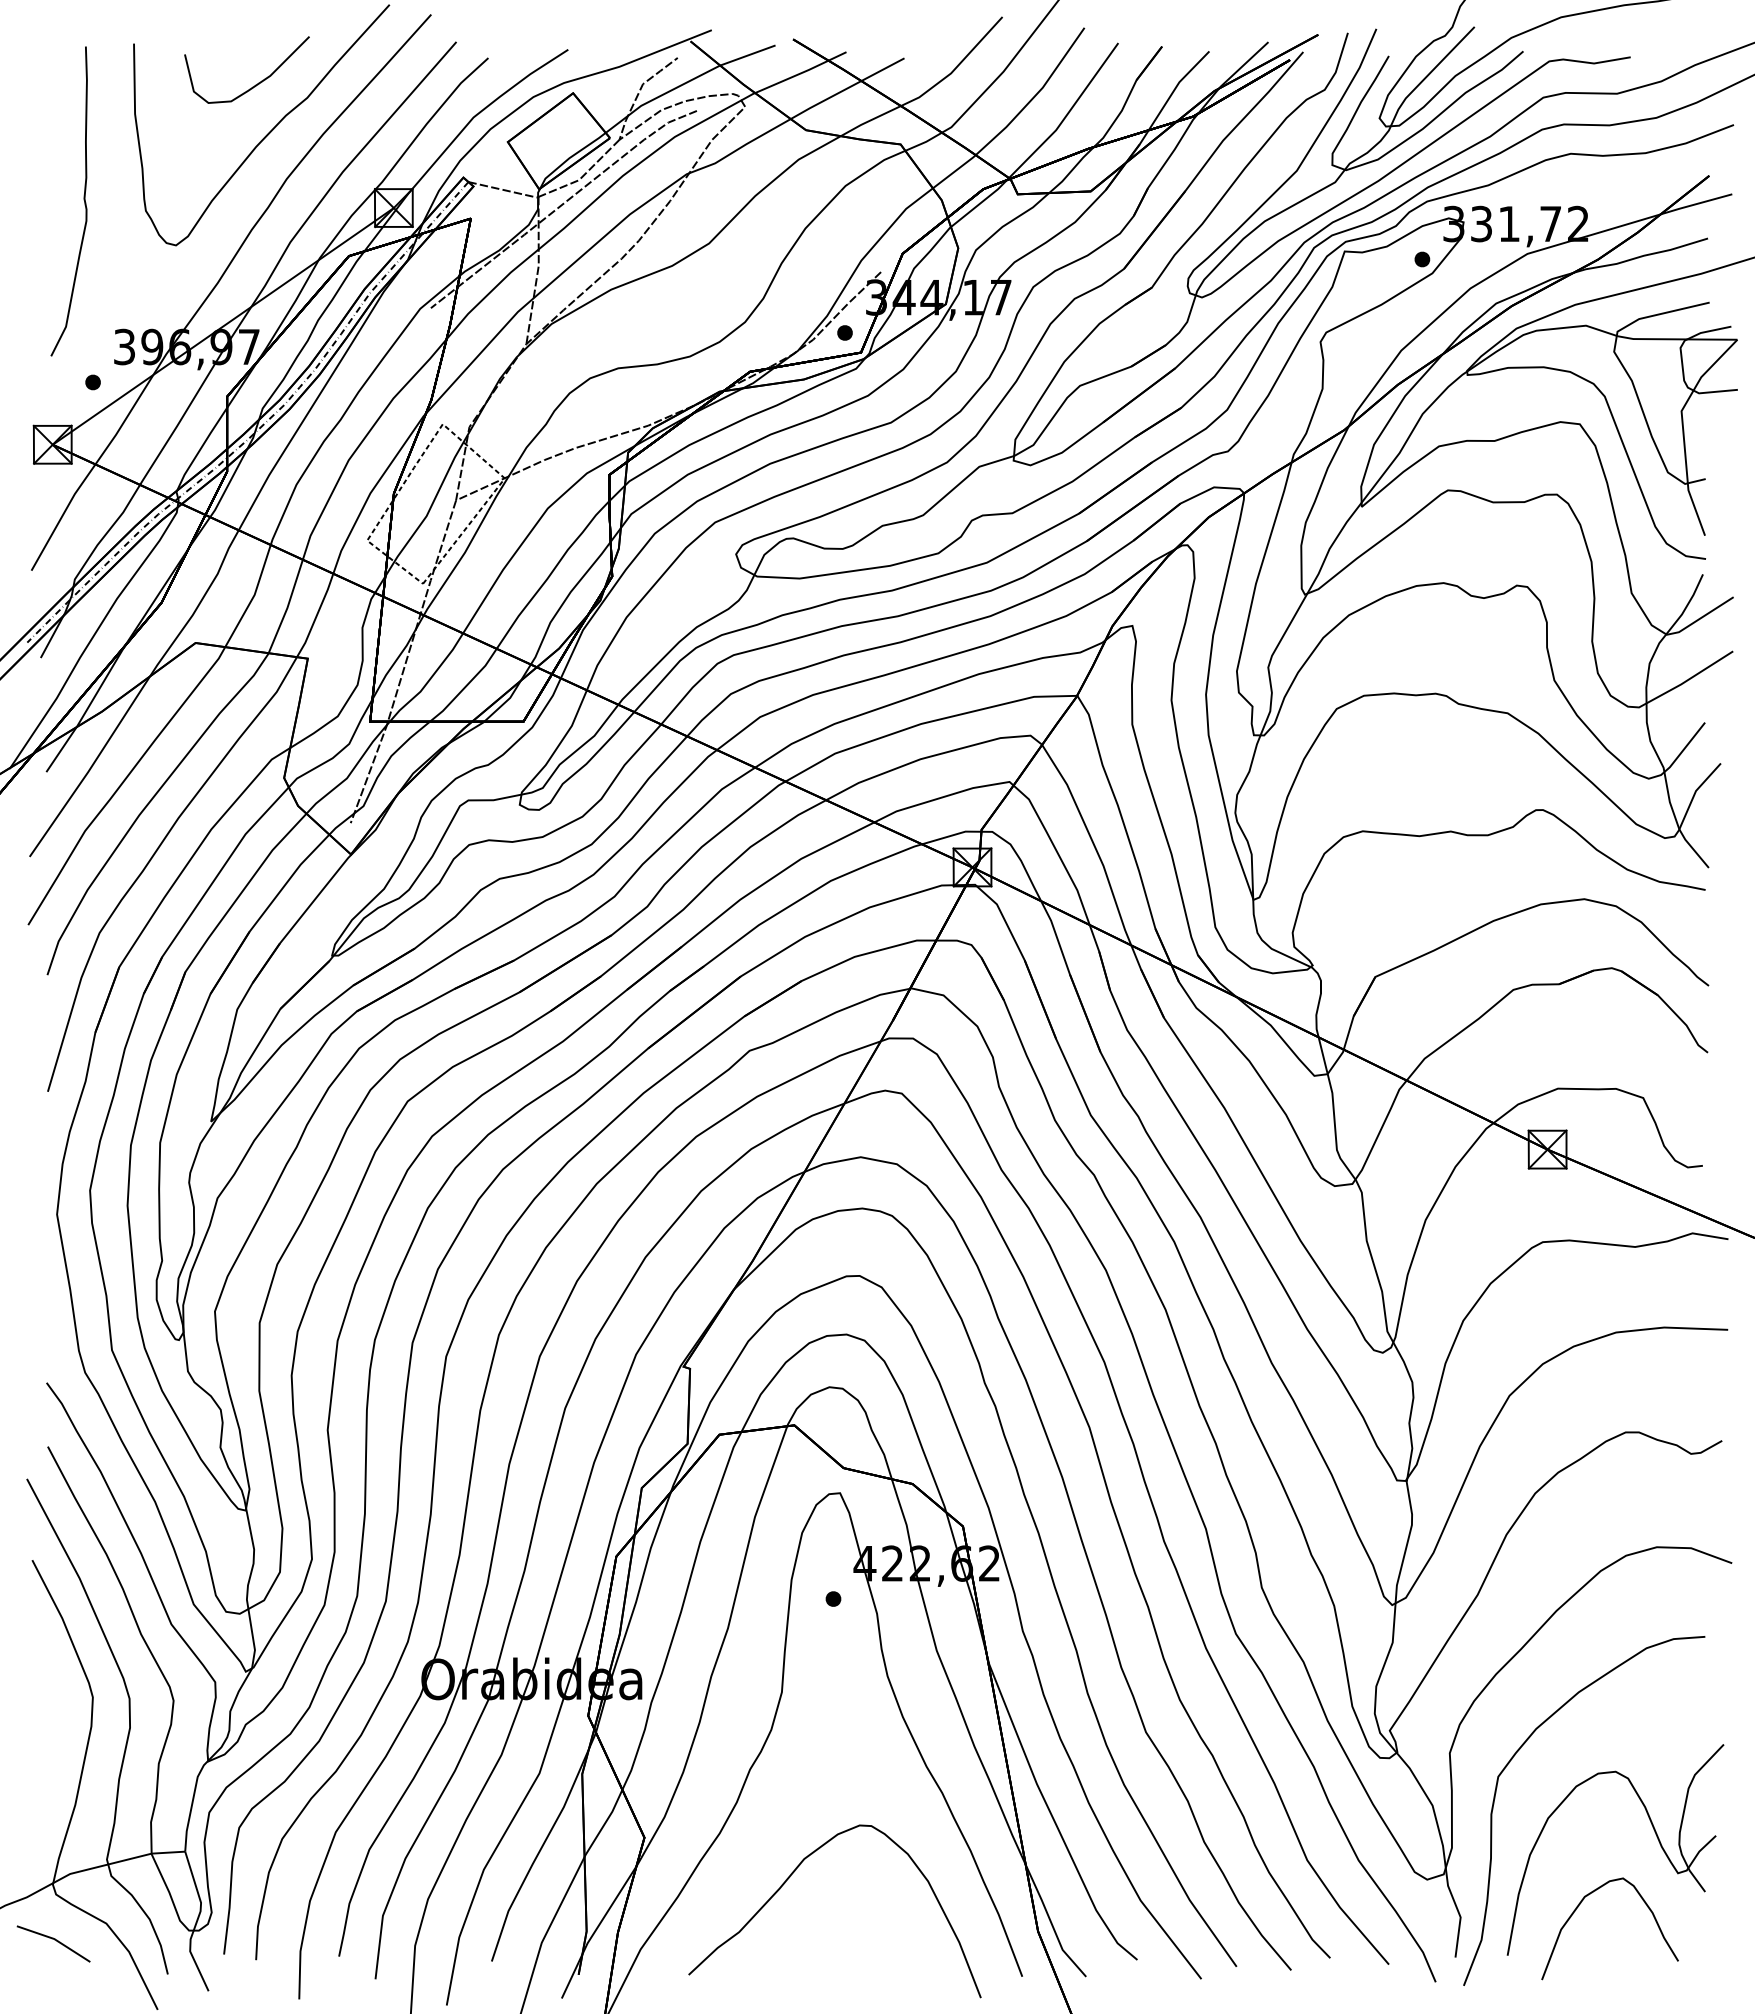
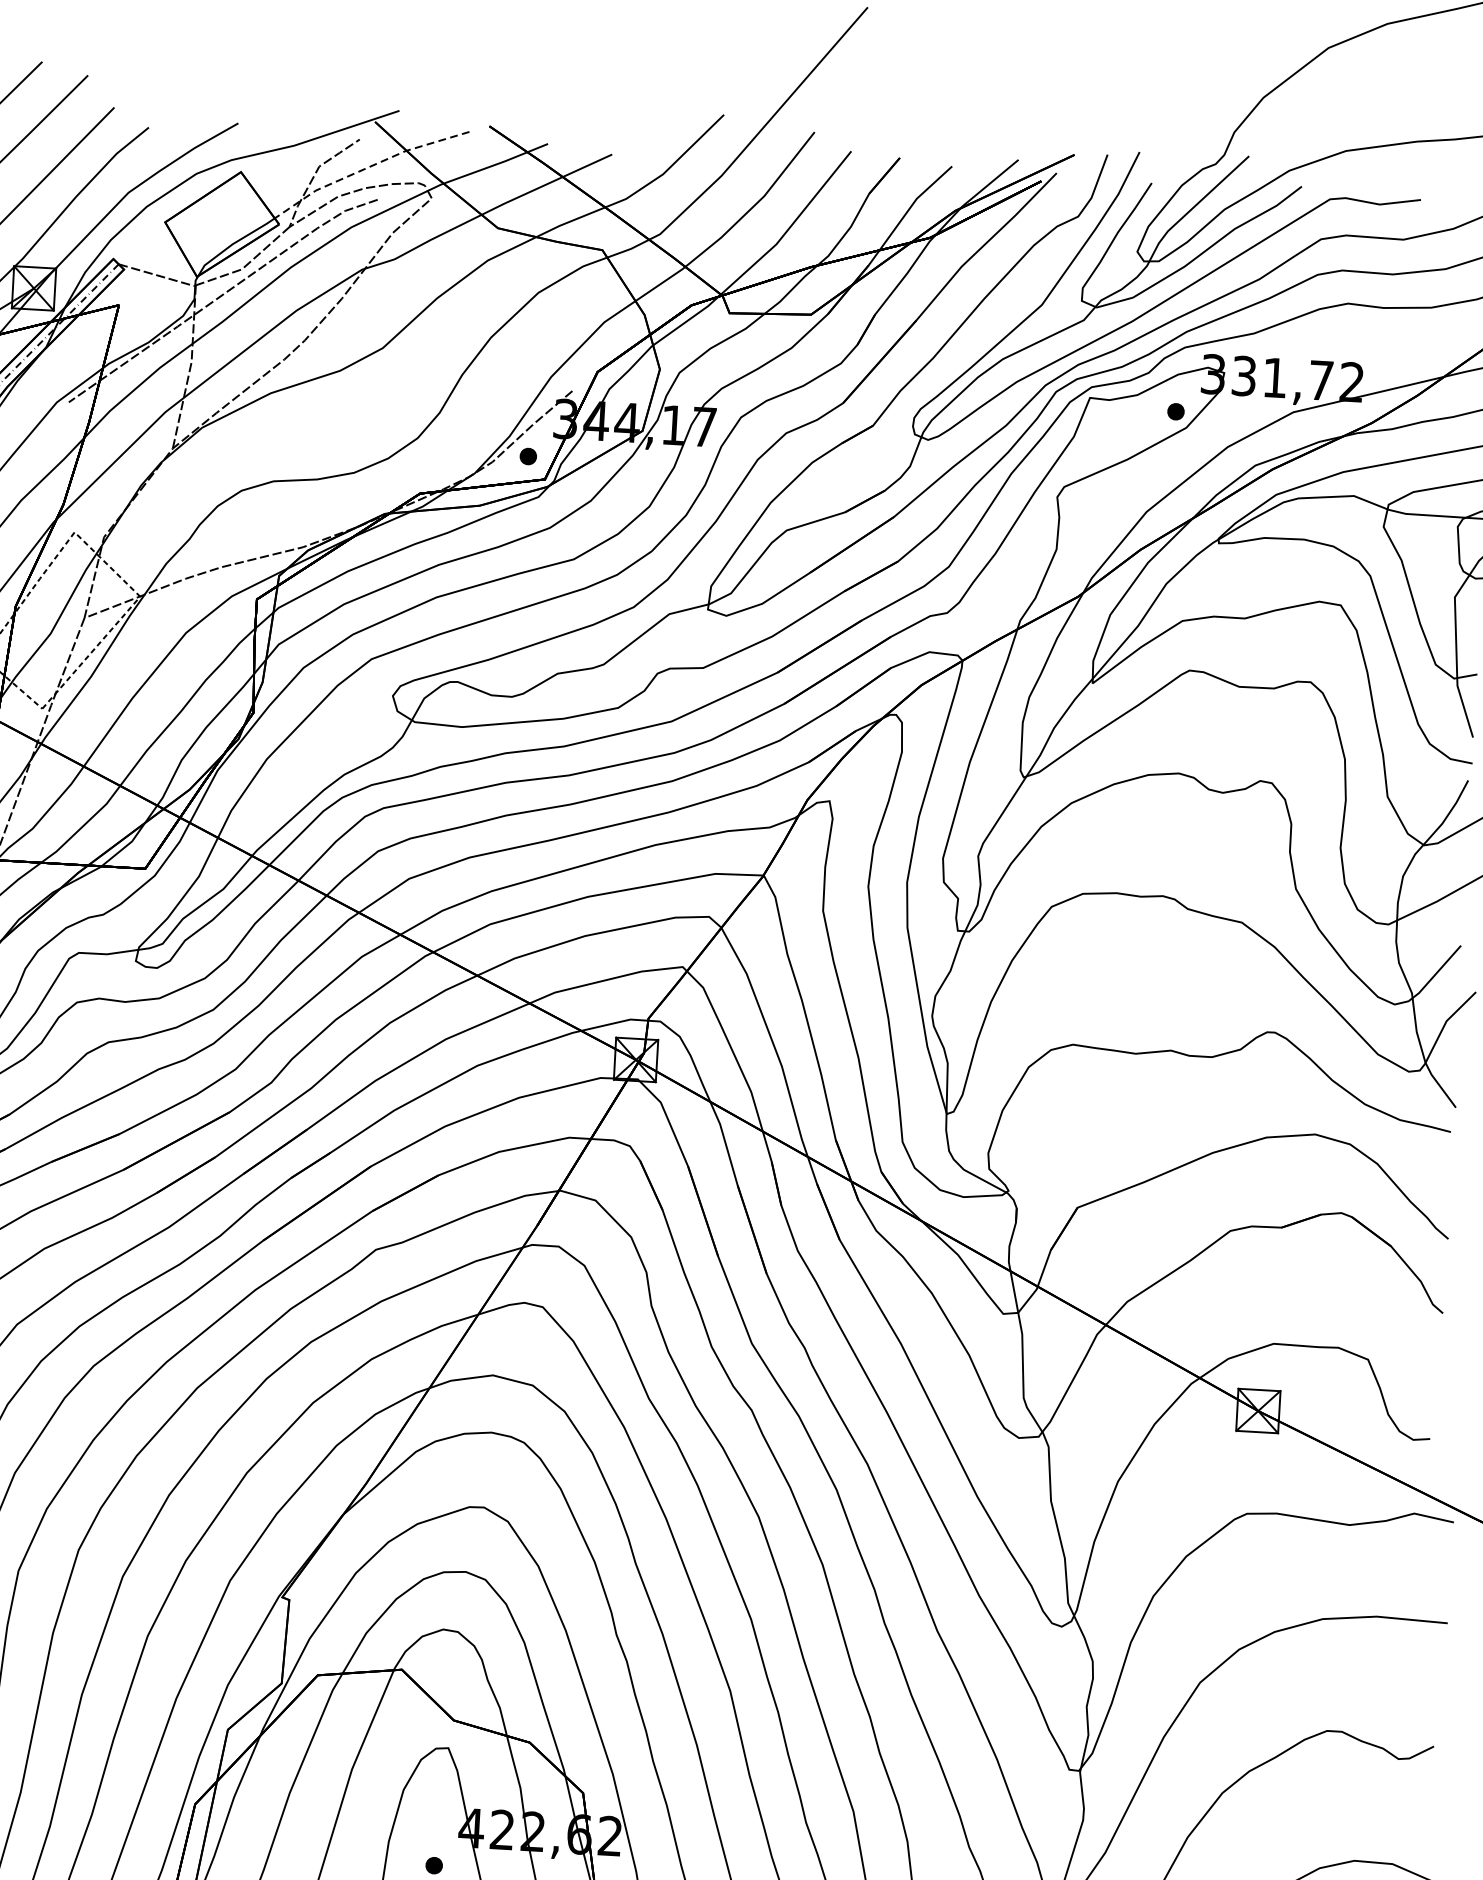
line: (687, 82) -> (369, 167), solid -> dashed

